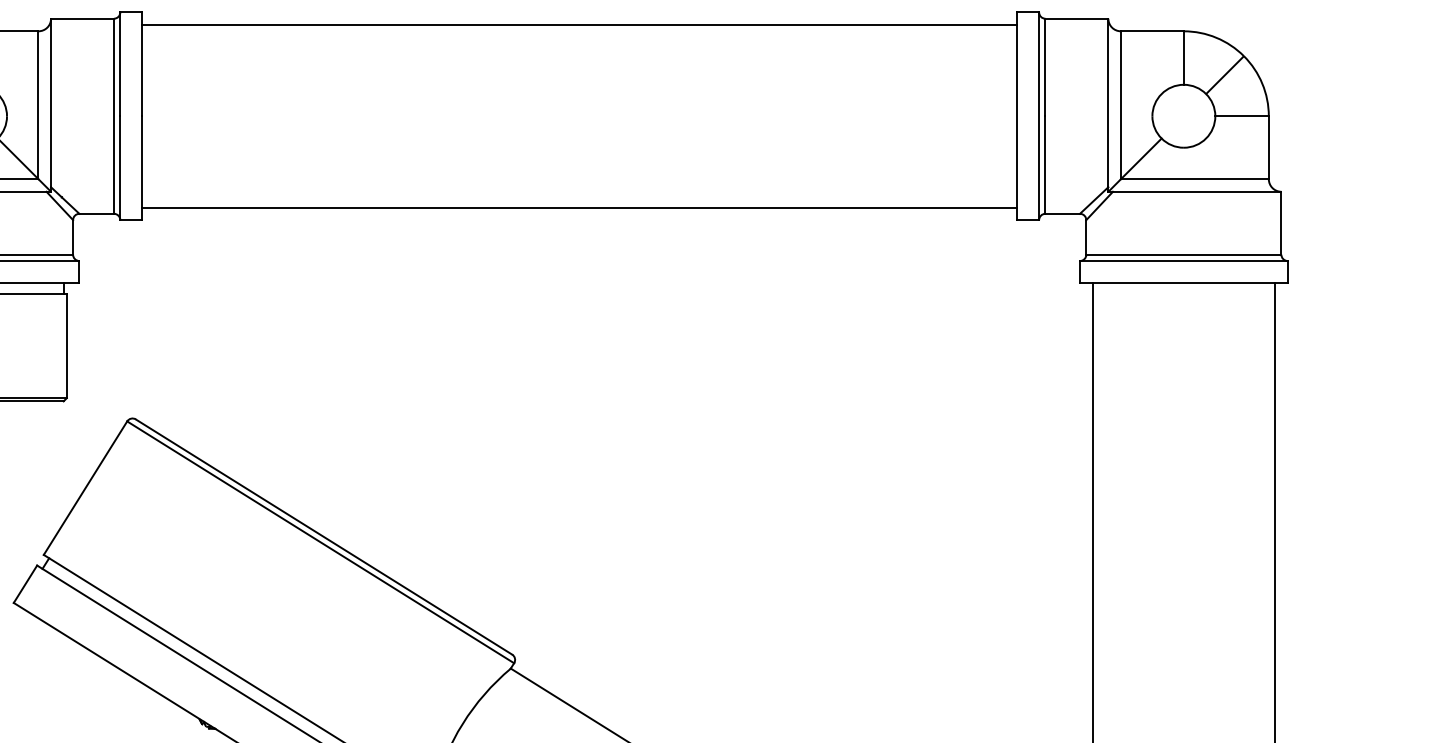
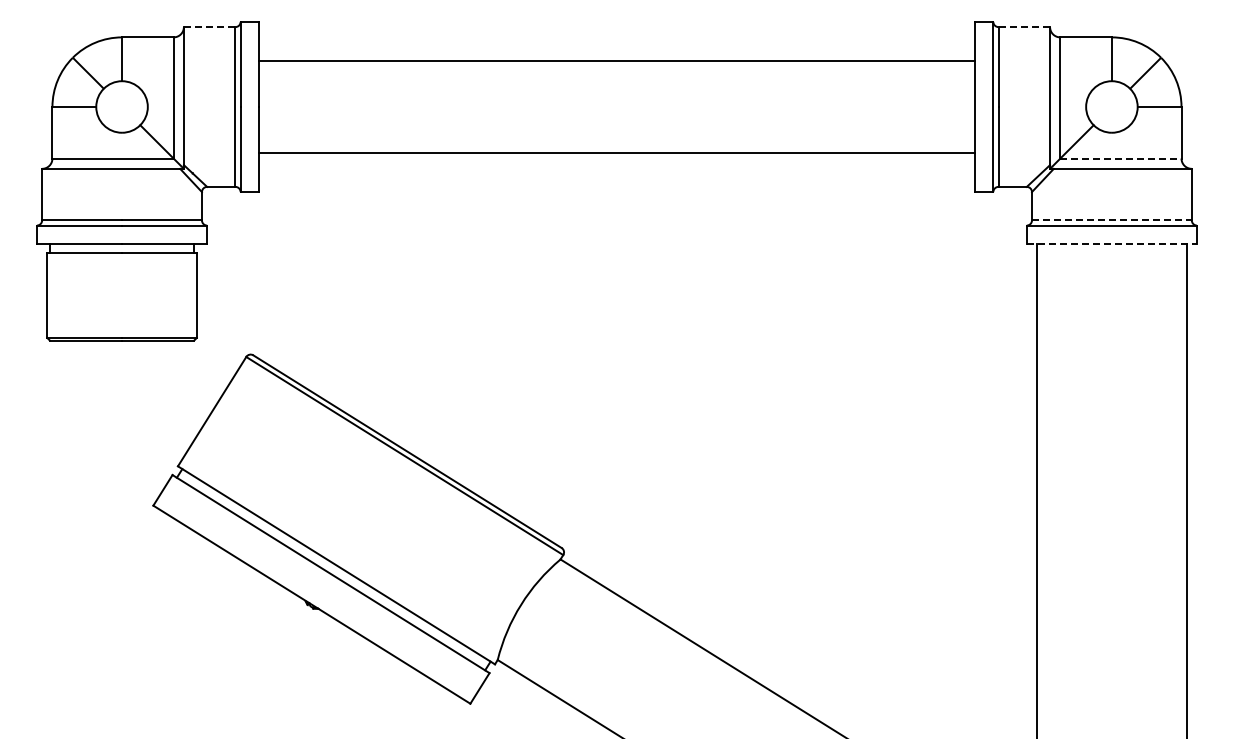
line: (82, 19) -> (209, 27), solid -> dashed
line: (1077, 19) -> (1024, 27), solid -> dashed
line: (579, 25) -> (616, 61), moved
line: (1194, 179) -> (1120, 158), solid -> dashed
line: (579, 207) -> (616, 152), moved
line: (1183, 254) -> (1111, 220), solid -> dashed
line: (1184, 282) -> (1112, 243), solid -> dashed

